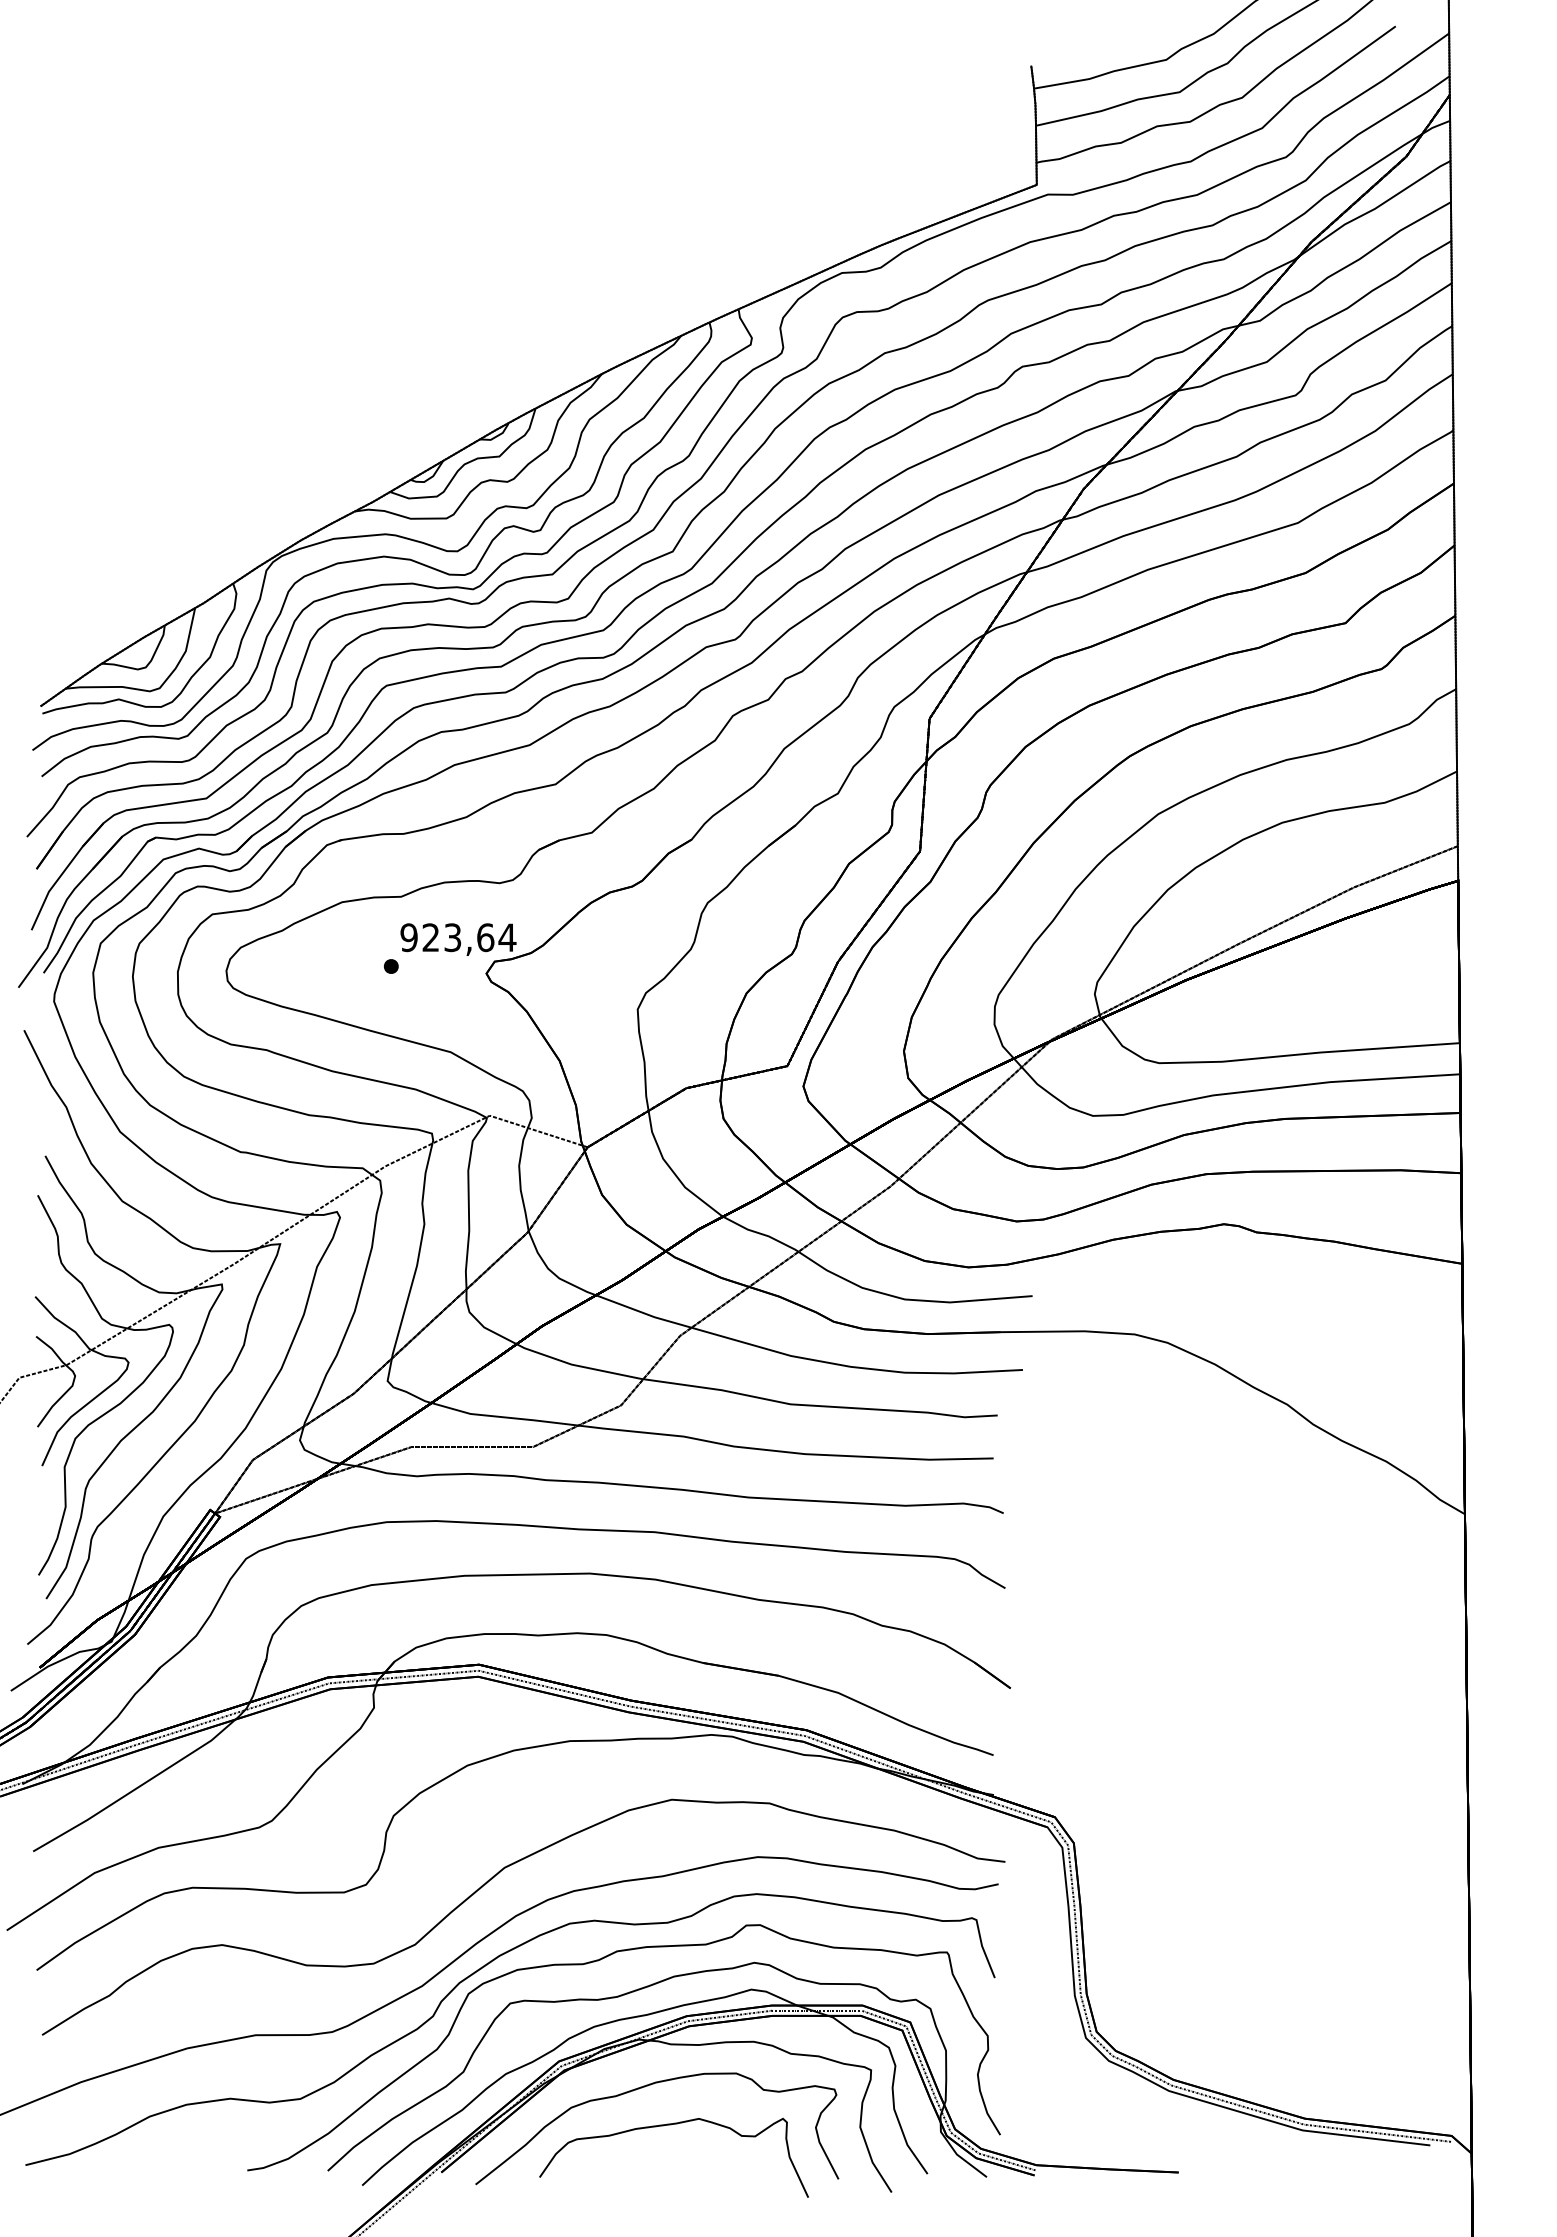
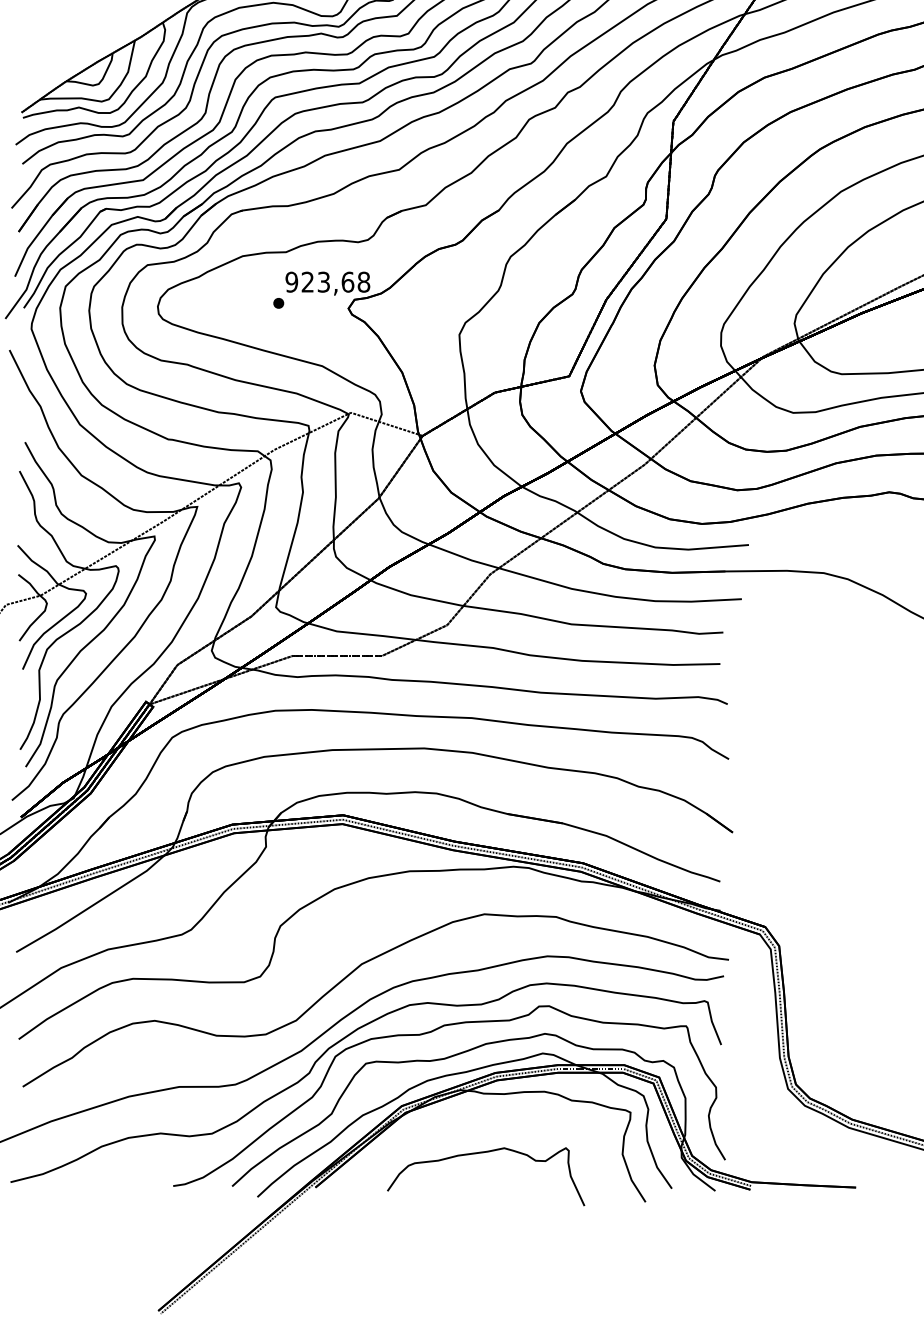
text: (507, 937) -> (363, 282), 923,64 -> 923,68
part: (642, 2088) -> (462, 1125), removed

